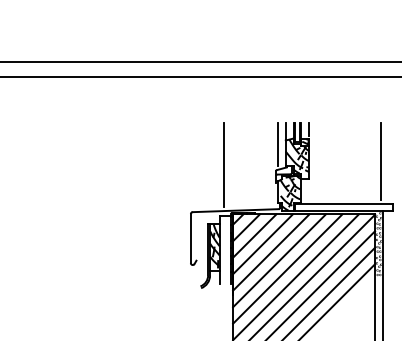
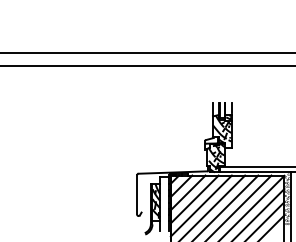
line: (278, 144) -> (207, 119), removed
line: (381, 161) -> (289, 133), removed
line: (223, 165) -> (163, 136), removed

